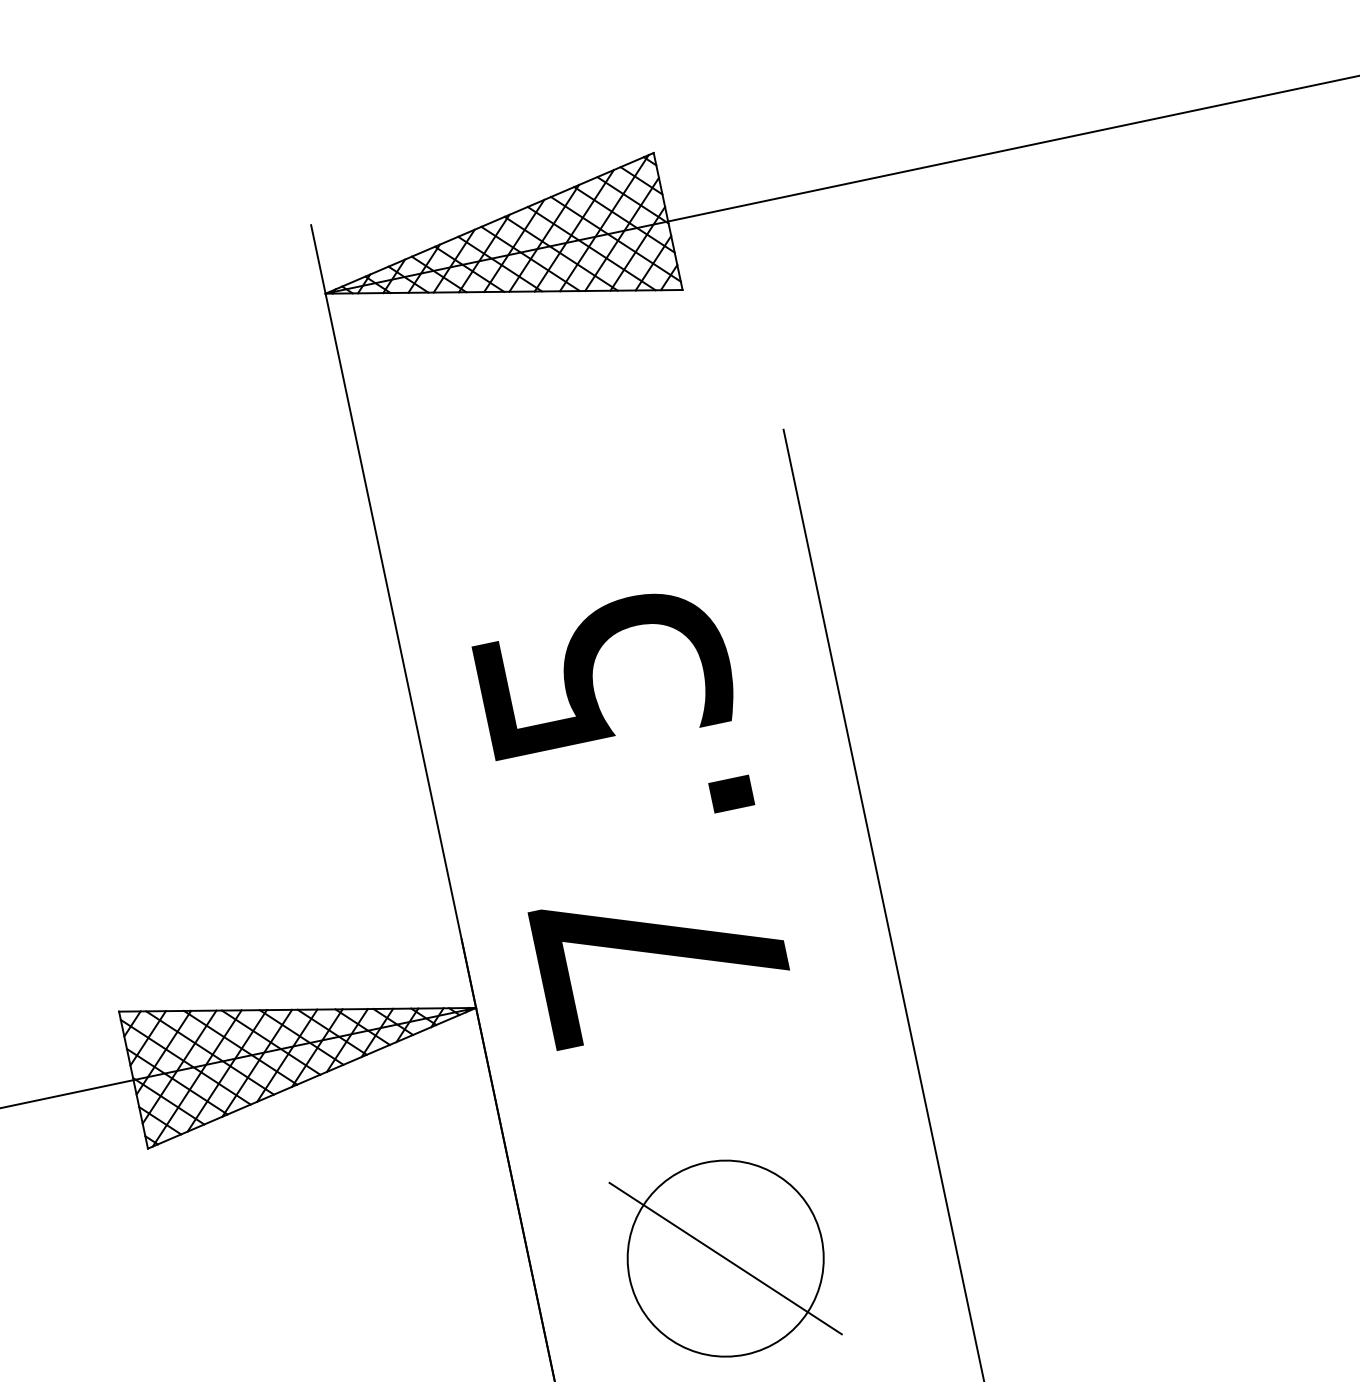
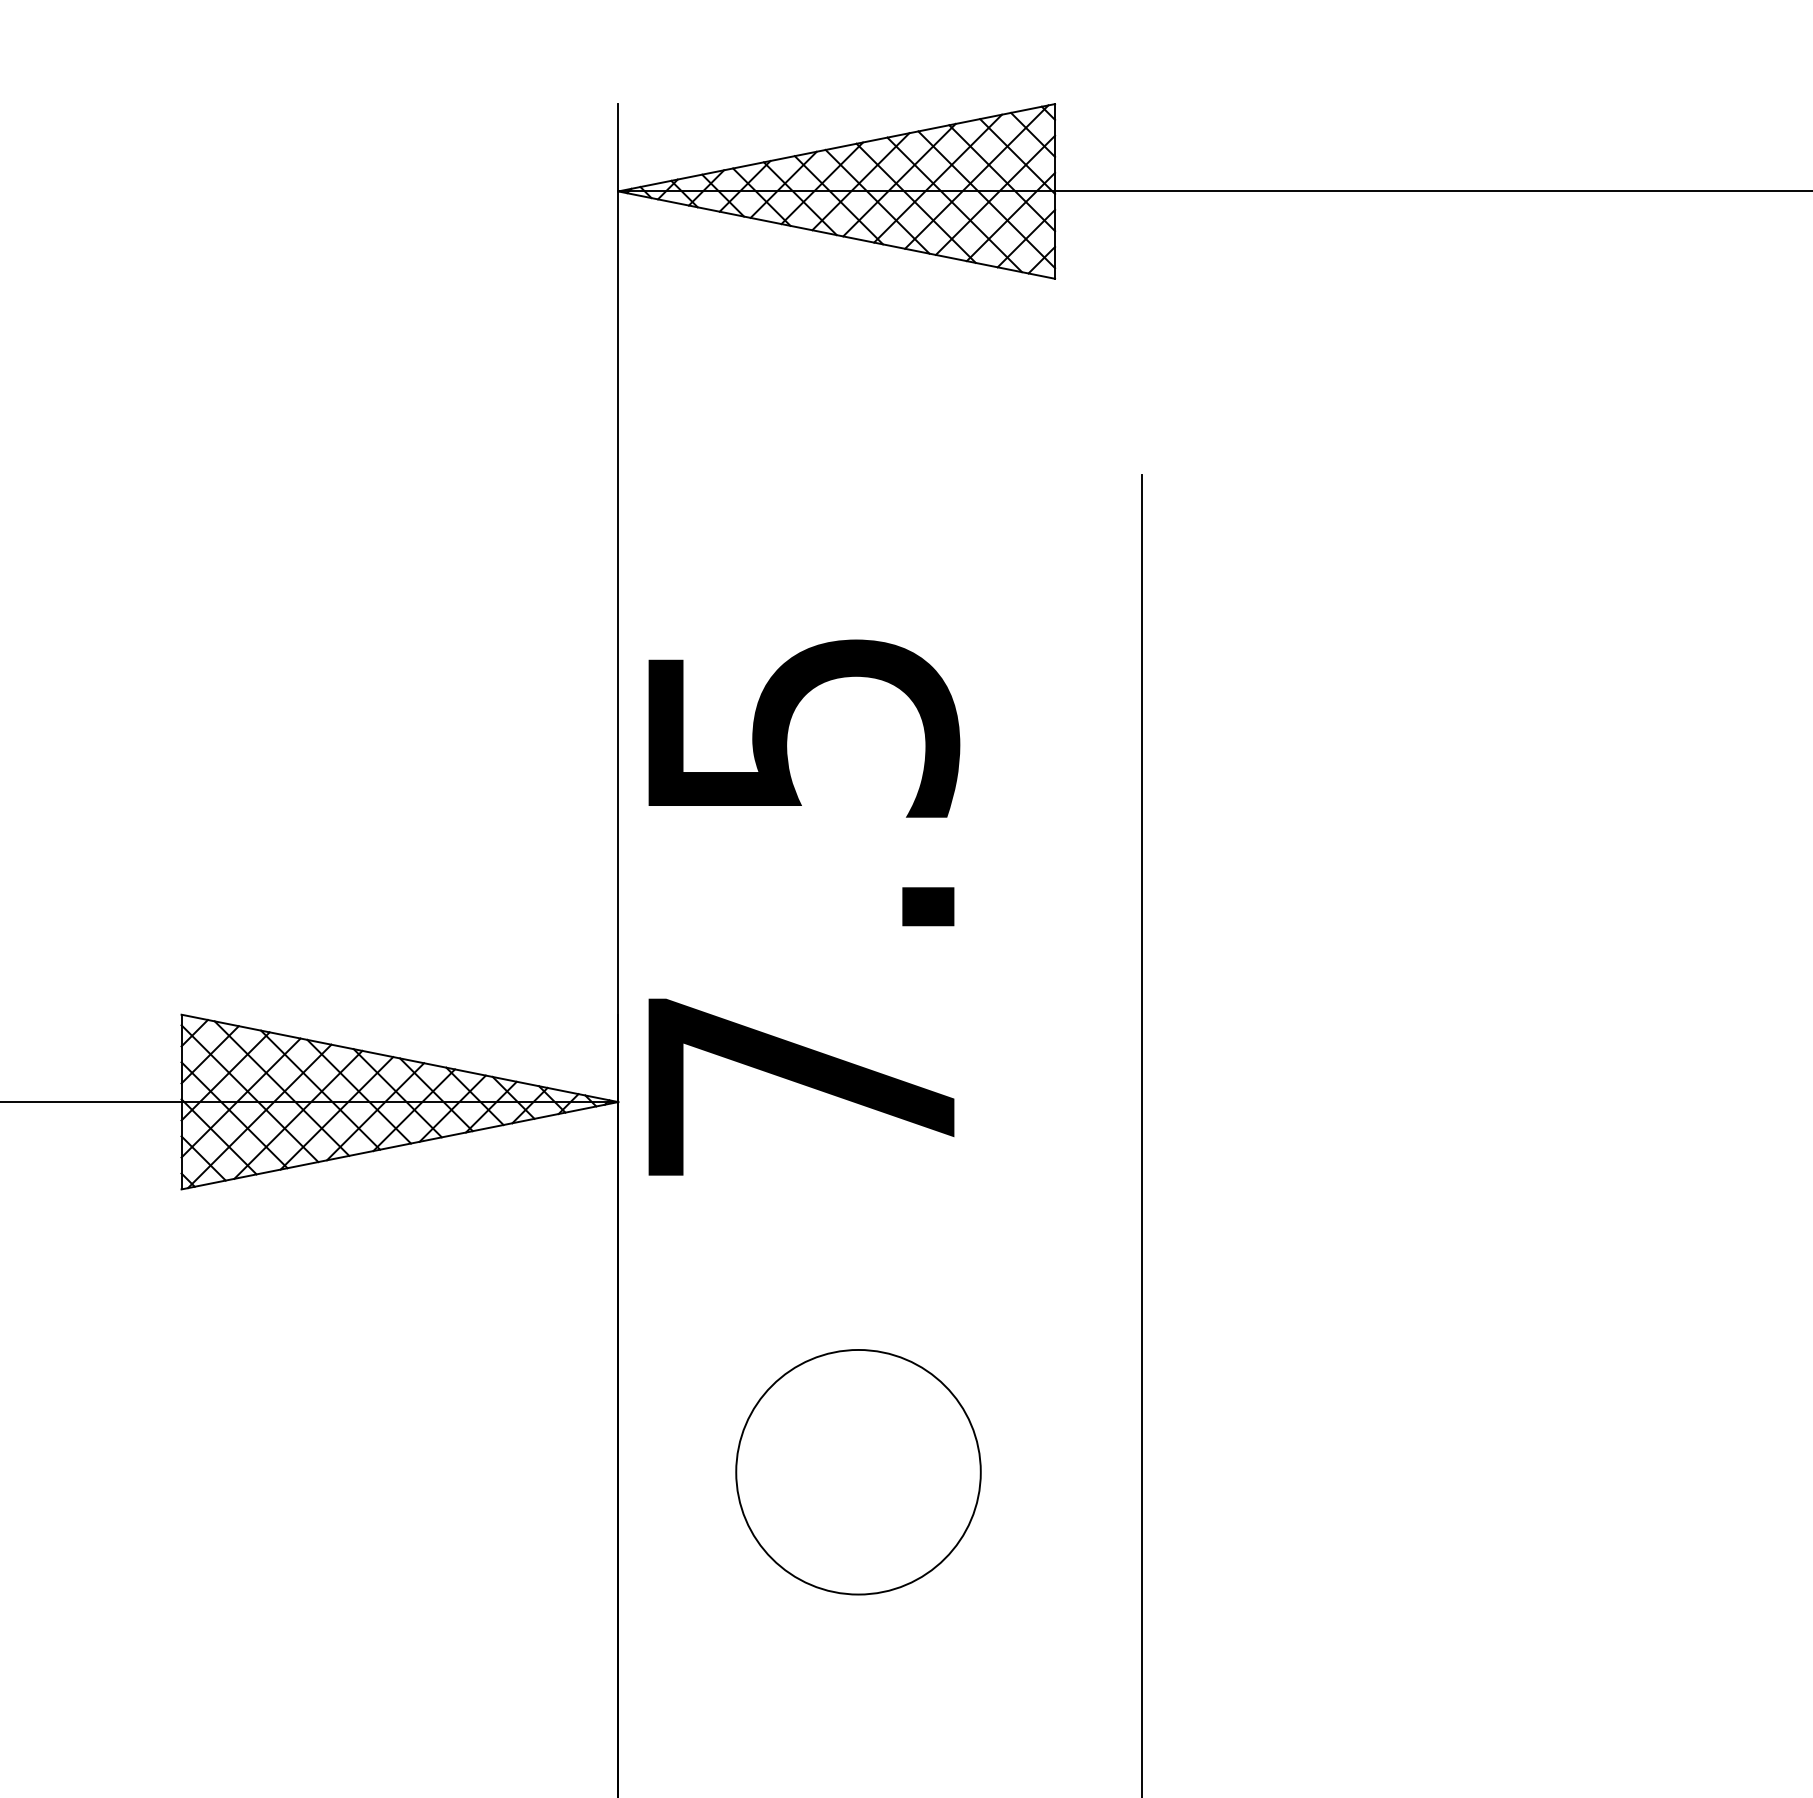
text: (634, 815) -> (804, 907), moved
line: (725, 1258) -> (858, 1471), removed

